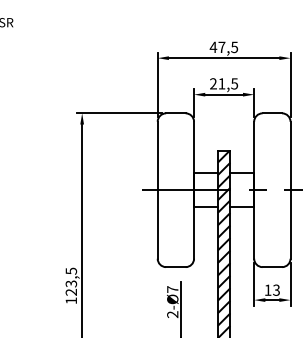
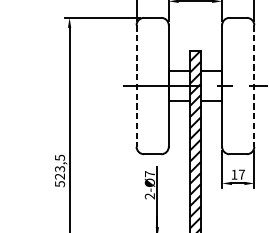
line: (157, 190) -> (136, 86), solid -> dashed
line: (290, 190) -> (254, 86), solid -> dashed
text: (276, 289) -> (241, 174), 13 -> 17
text: (71, 300) -> (60, 183), 123,5 -> 523,5

